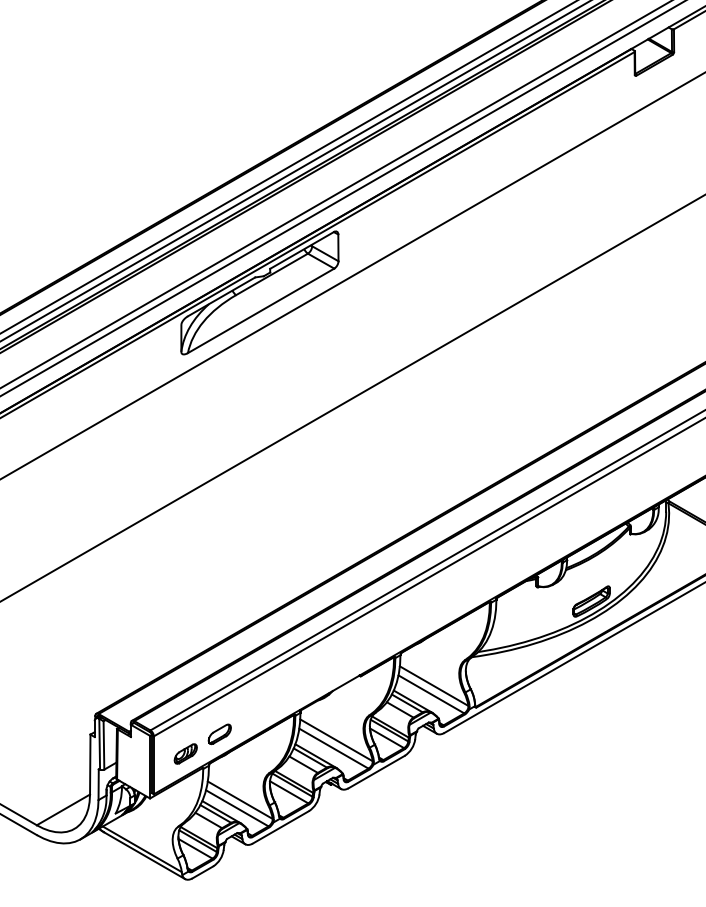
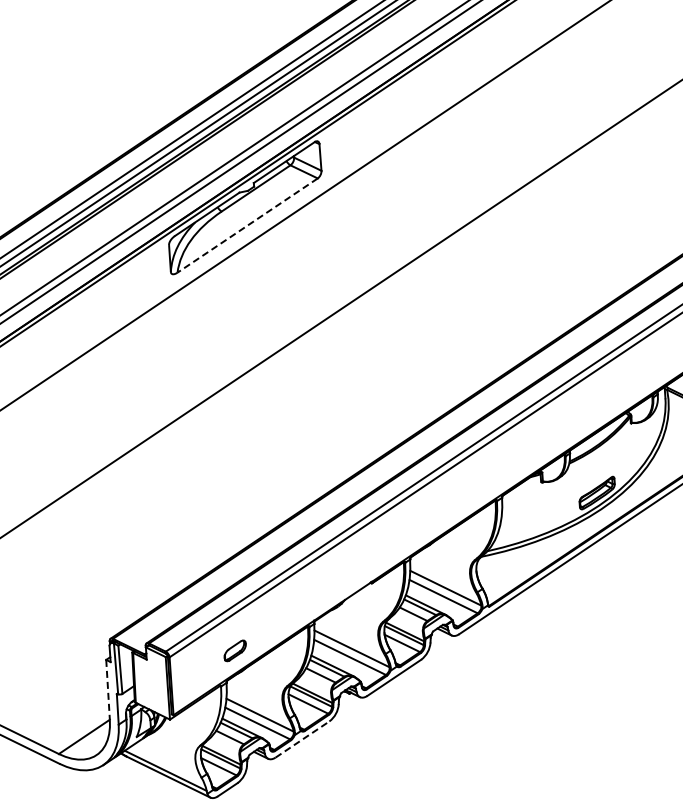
line: (260, 311) -> (247, 226), solid -> dashed
part: (185, 753) -> (202, 672), removed
line: (90, 765) -> (108, 690), solid -> dashed
line: (281, 827) -> (303, 739), solid -> dashed

